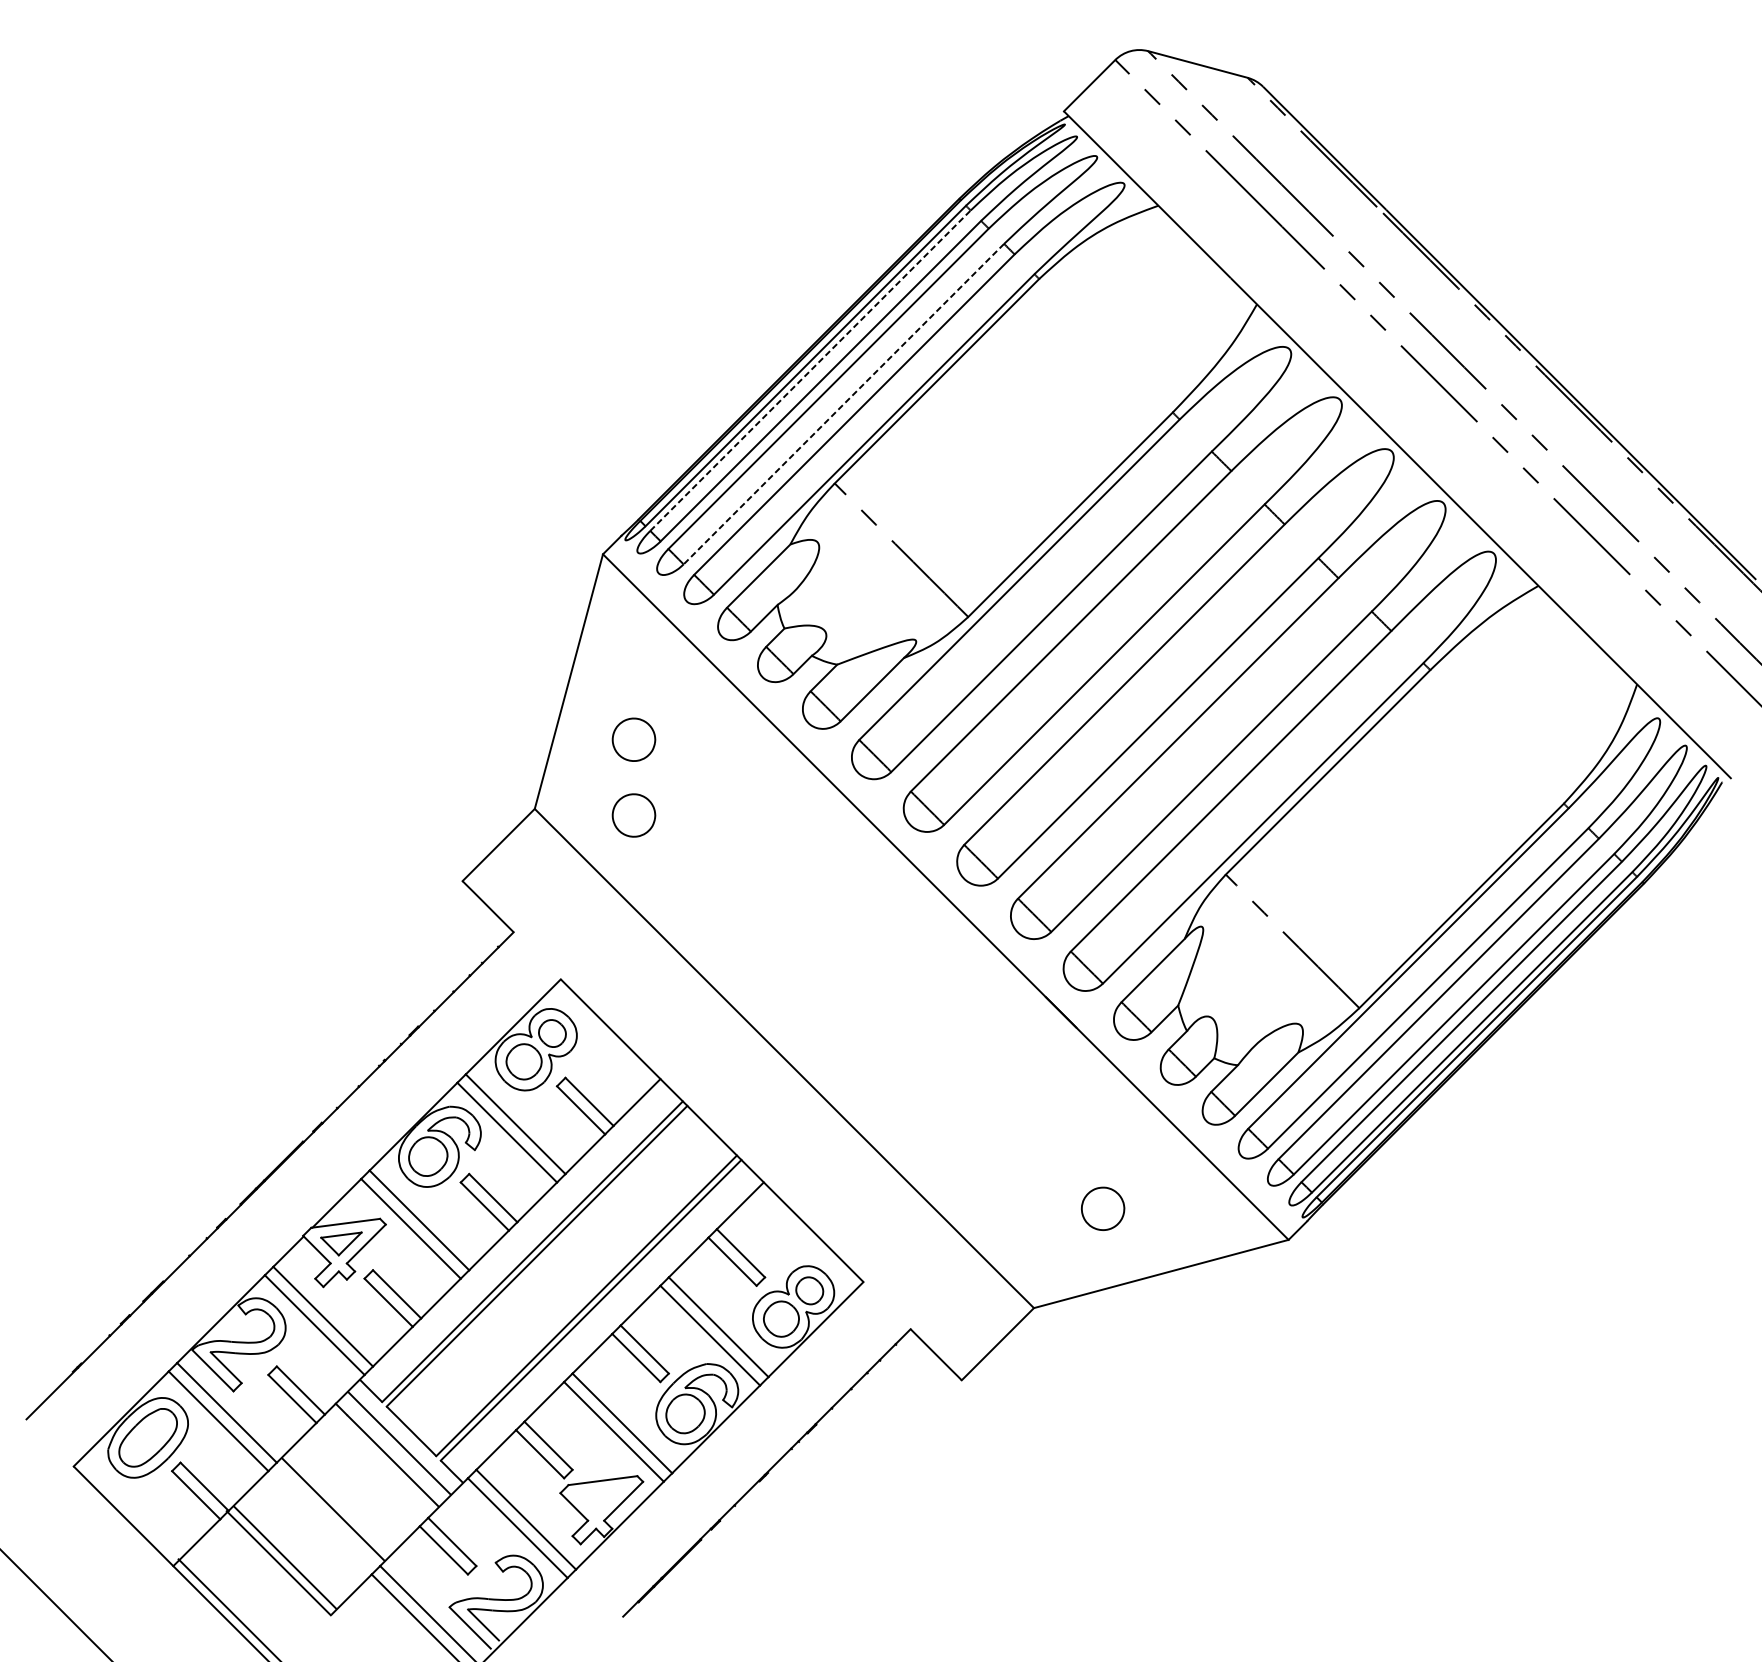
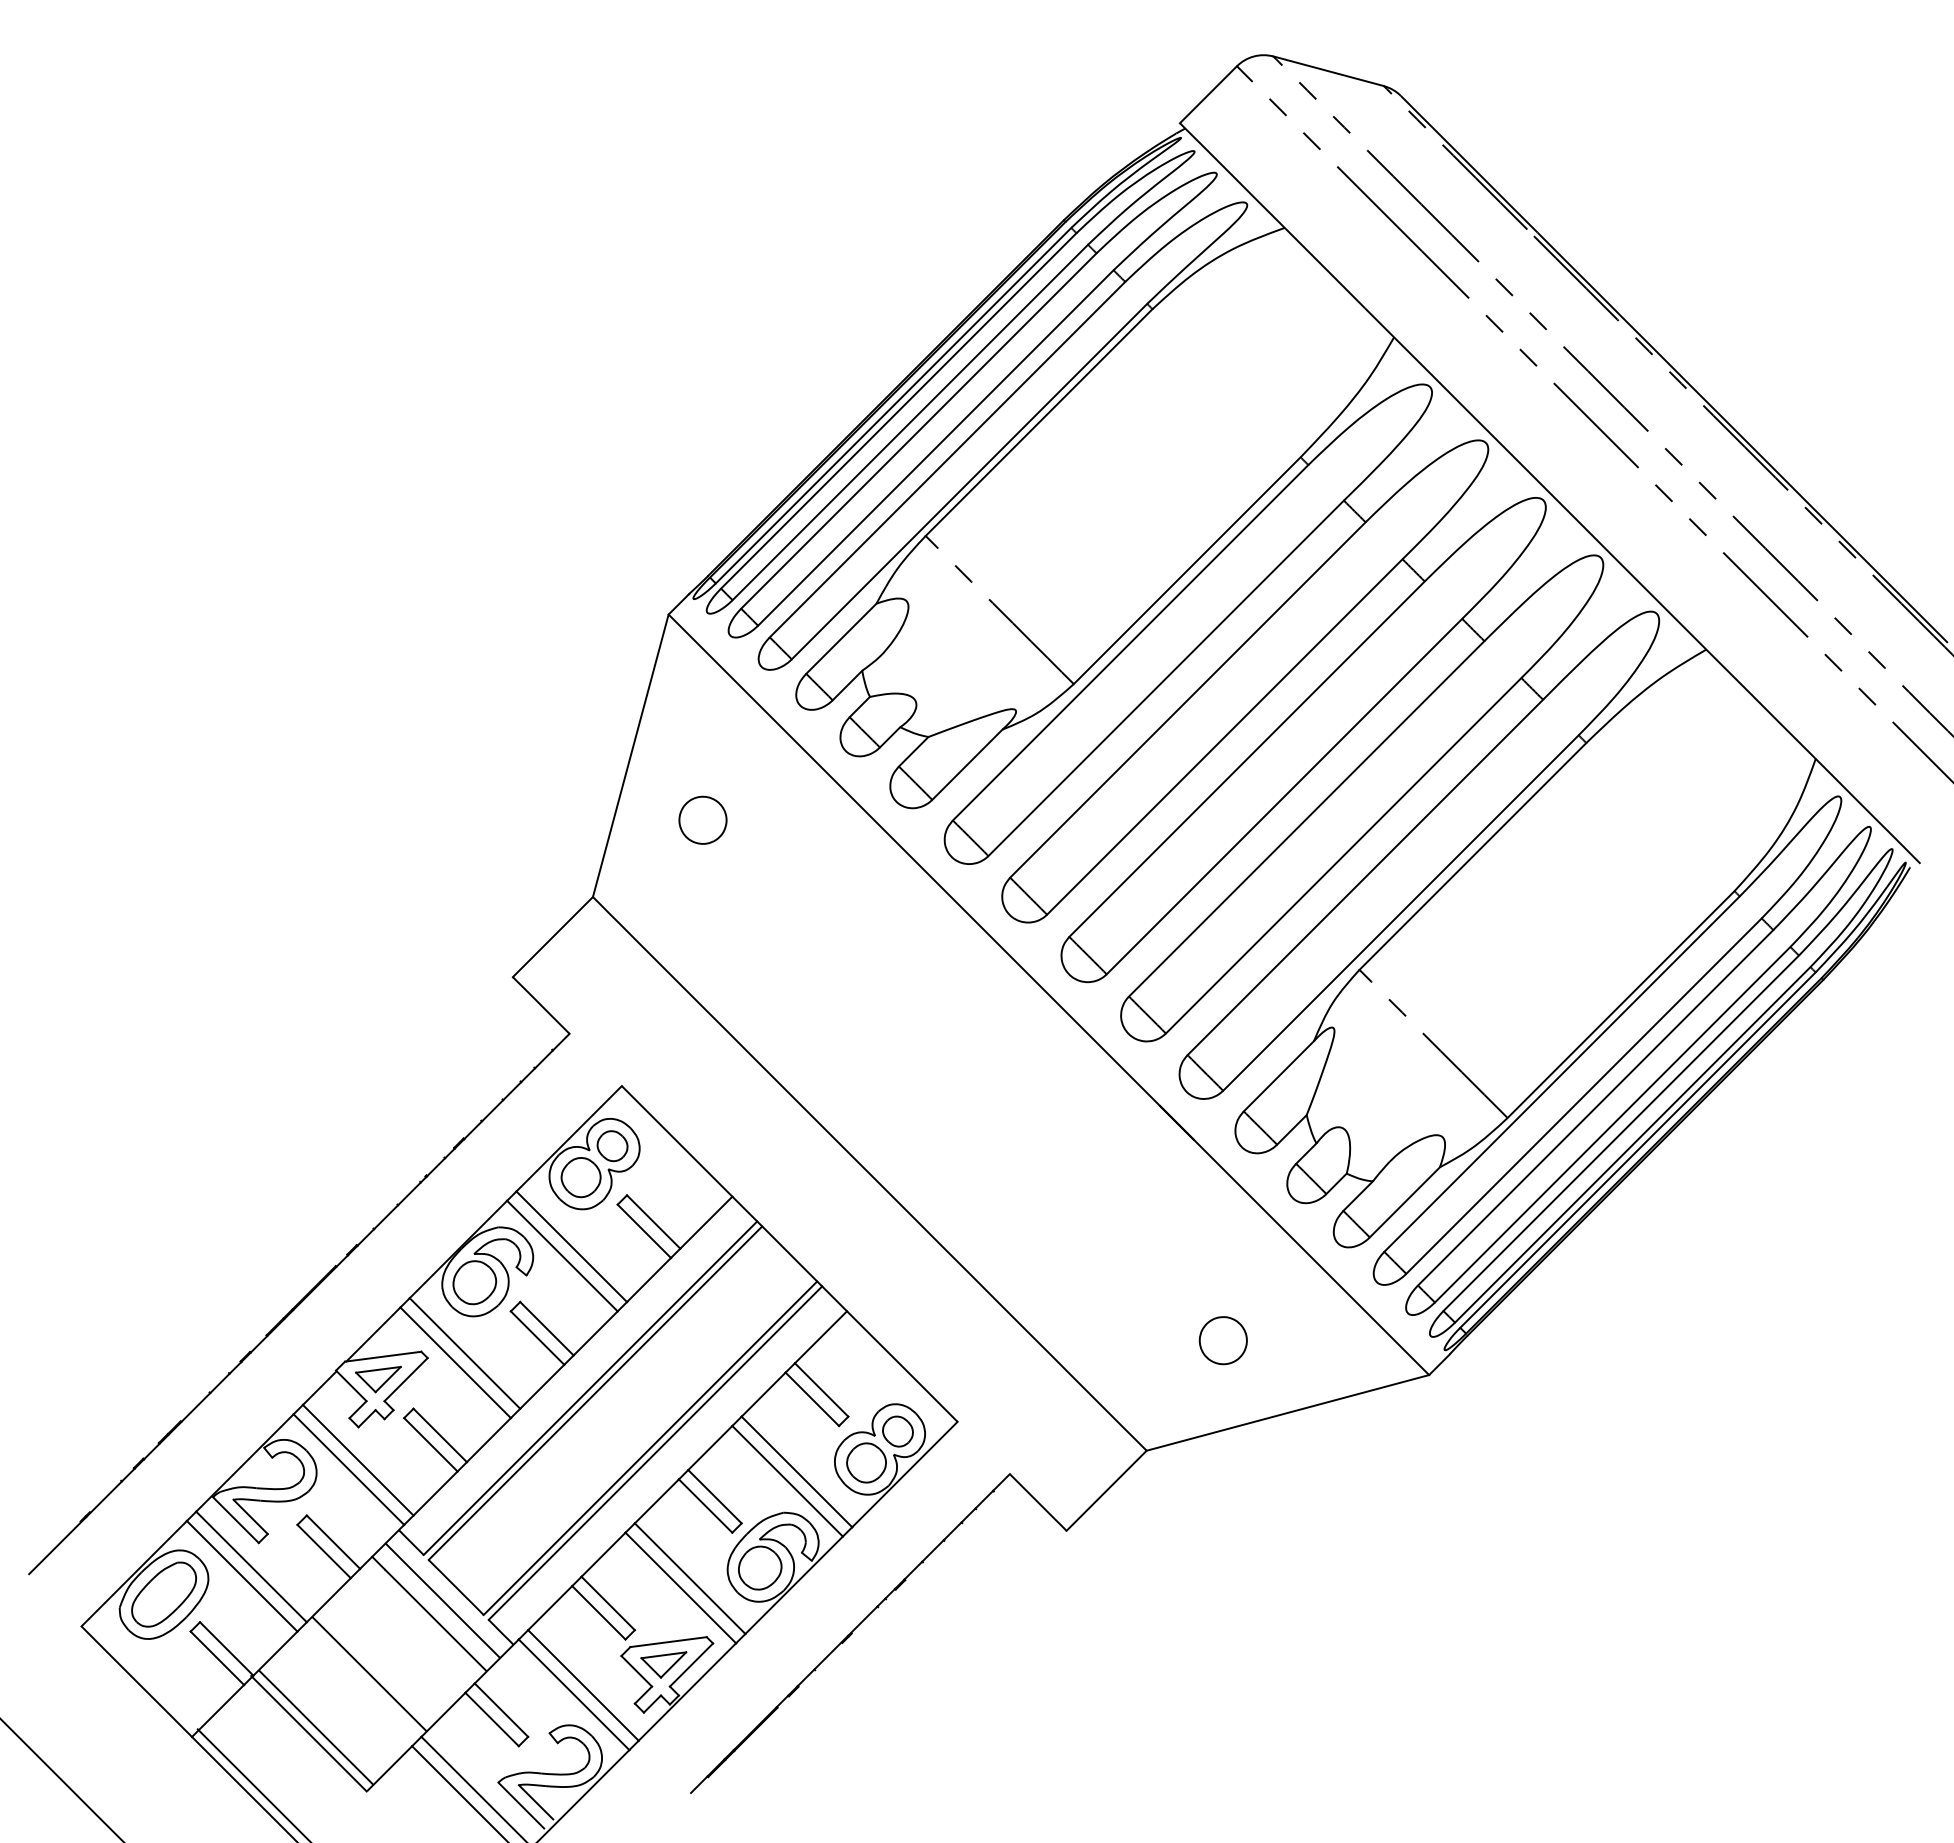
line: (811, 370) -> (899, 410), dashed -> solid
line: (843, 404) -> (935, 448), dashed -> solid
part: (633, 814) -> (702, 903), removed
part: (598, 1500) -> (663, 1664), added

